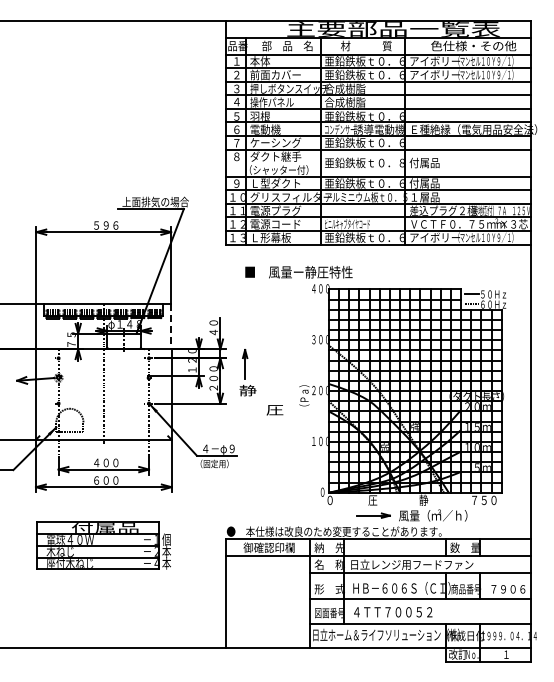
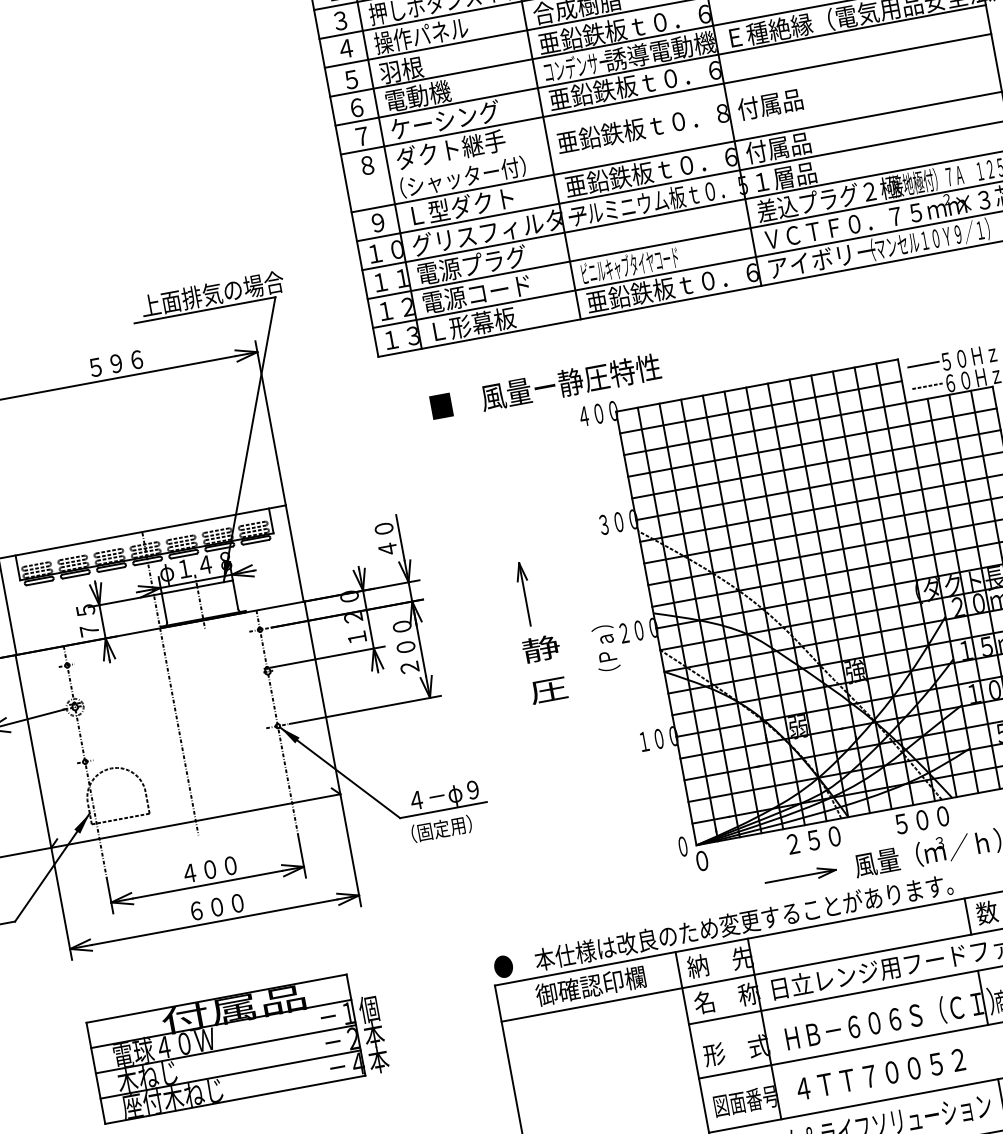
line: (171, 326) -> (295, 552), dashed -> solid
part: (247, 372) -> (533, 610), moved
text: (432, 499) -> (920, 818), 静 -> ５００
text: (381, 500) -> (811, 840), 圧 -> ２５０

